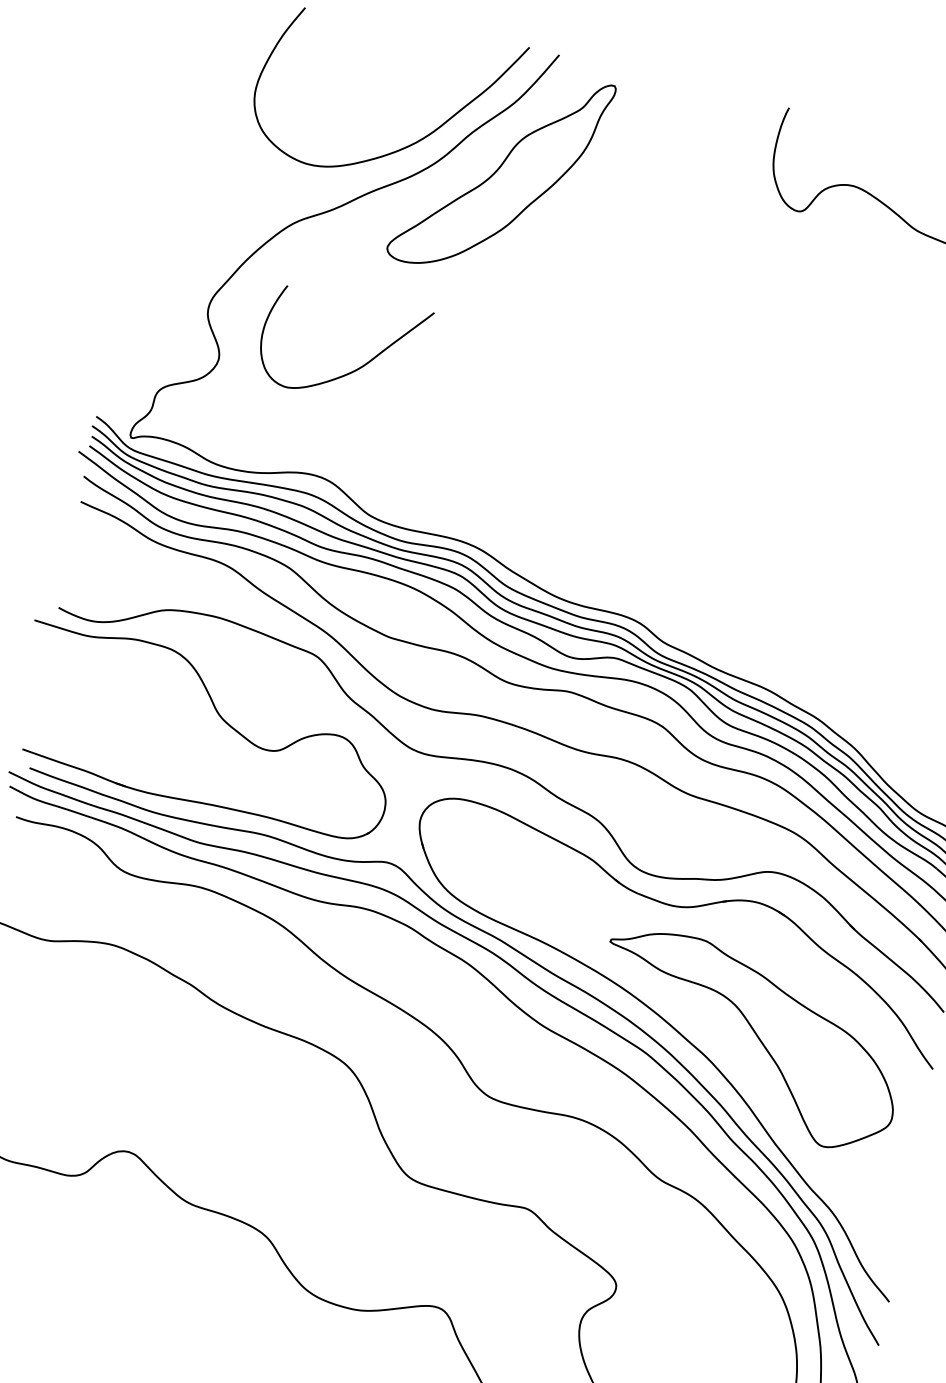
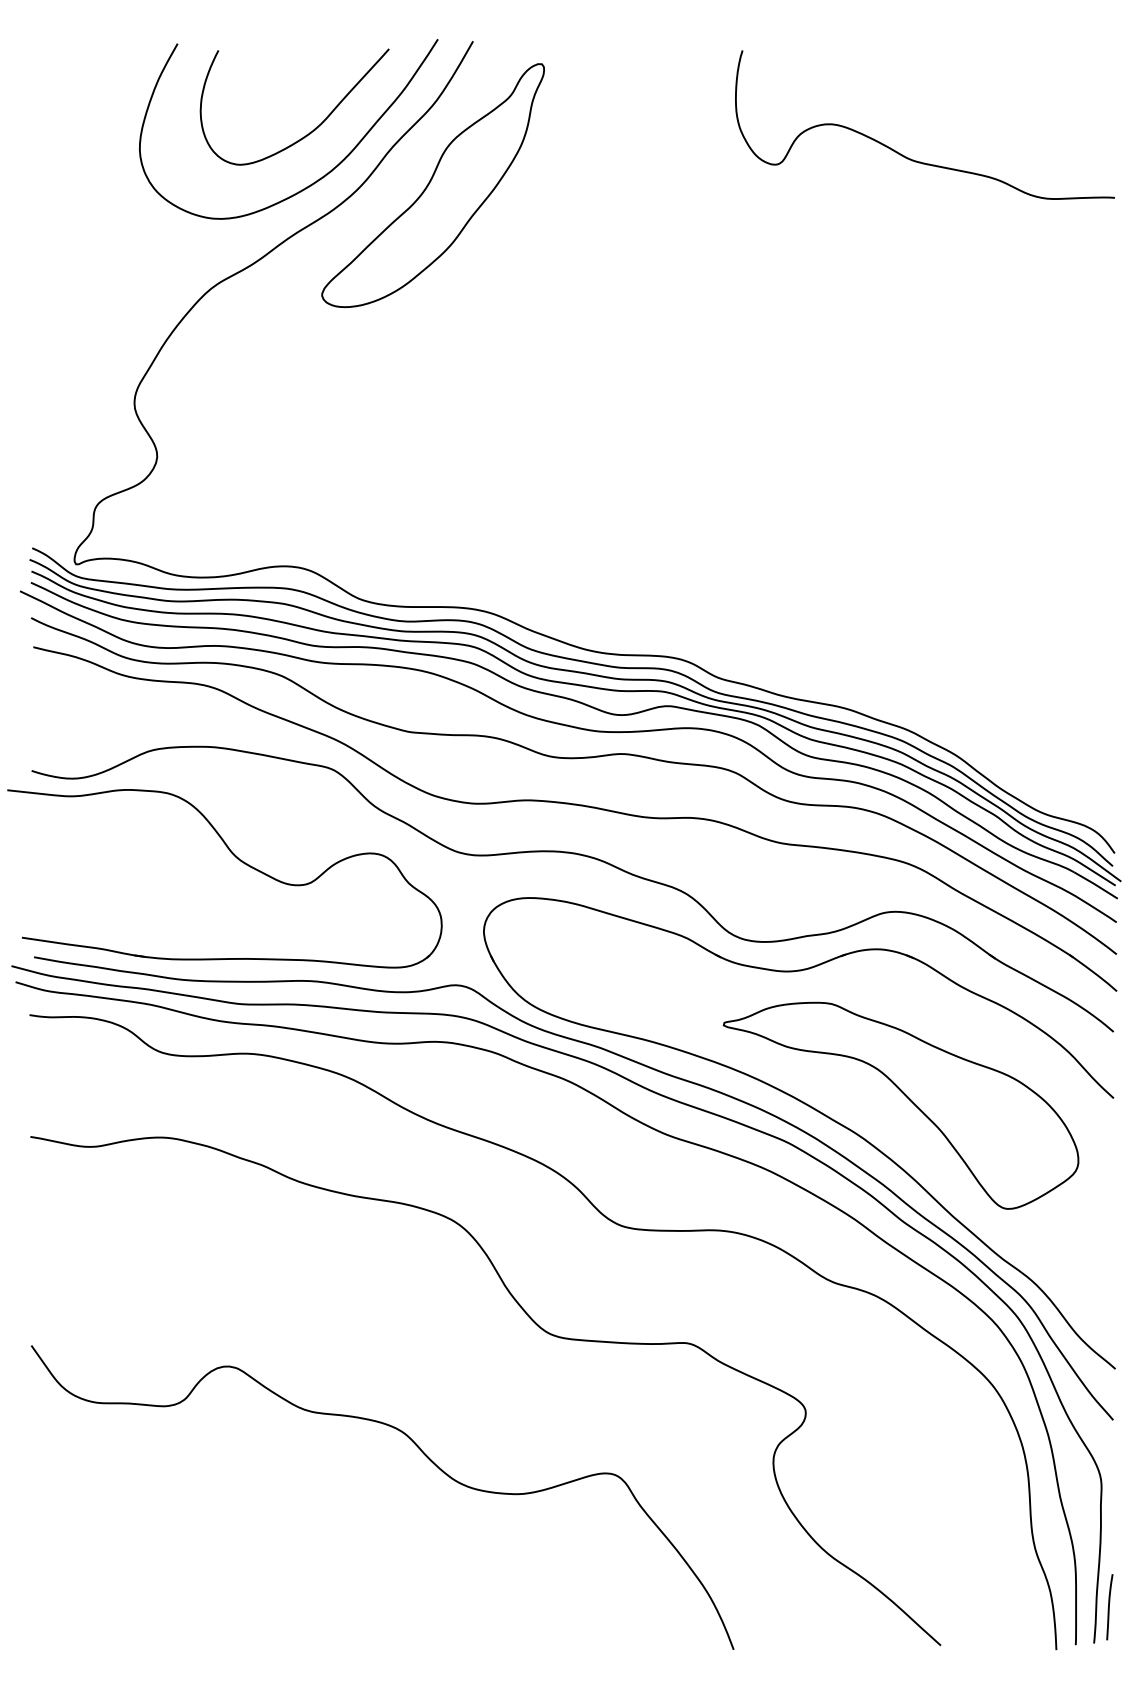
curve: (353, 370) -> (310, 131), moved

